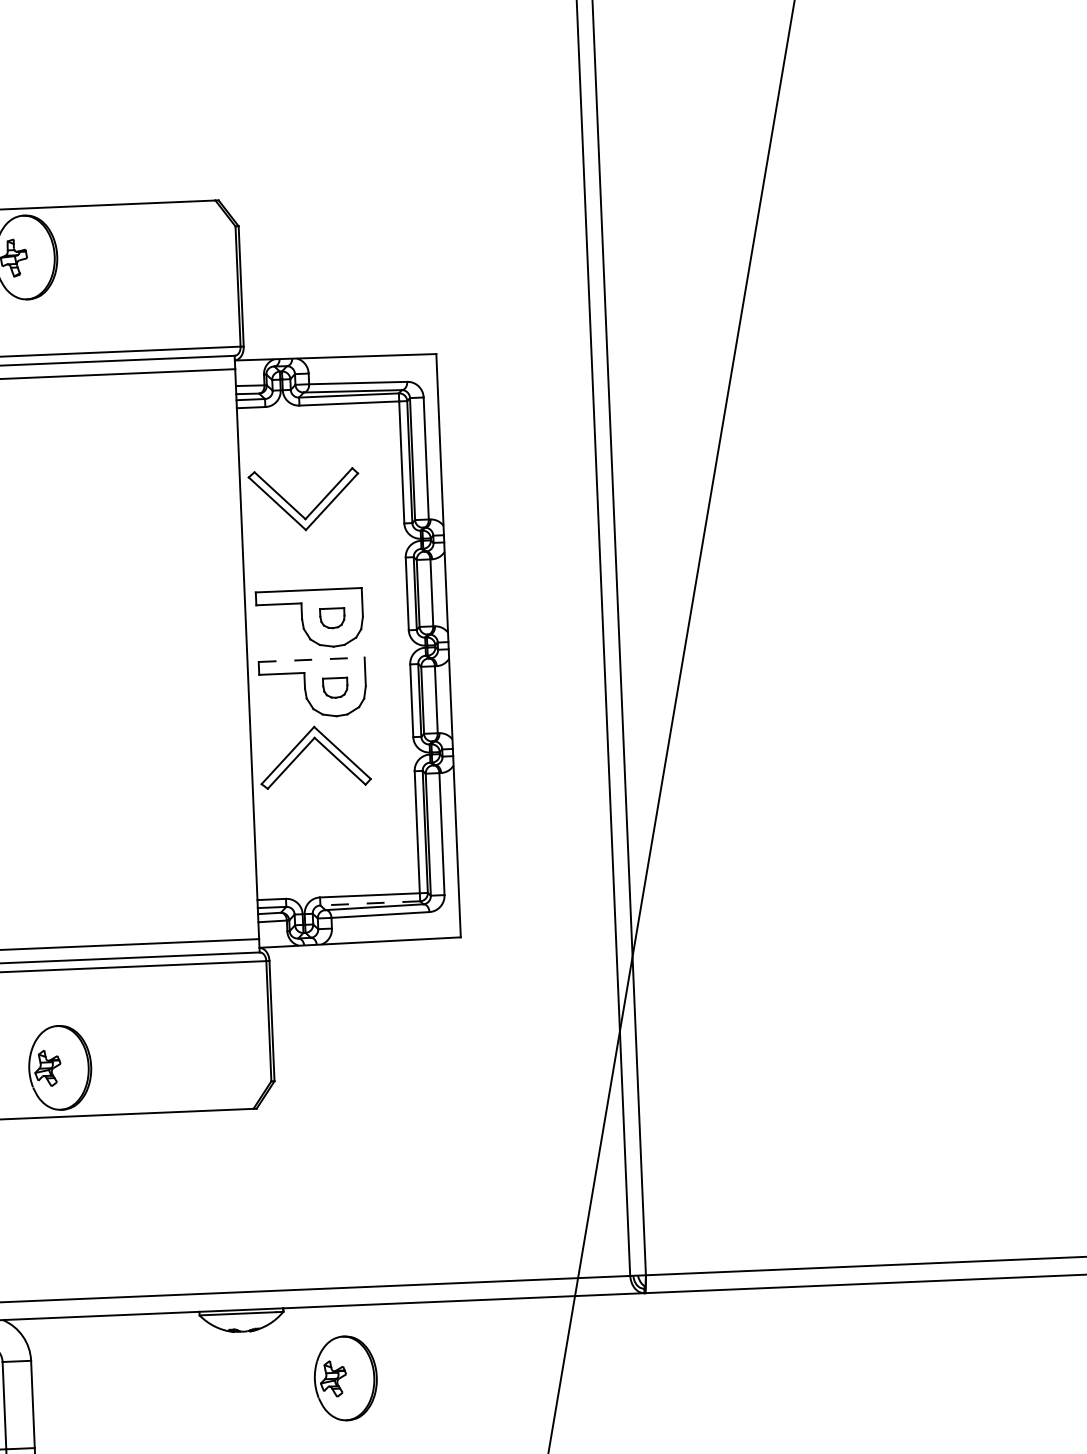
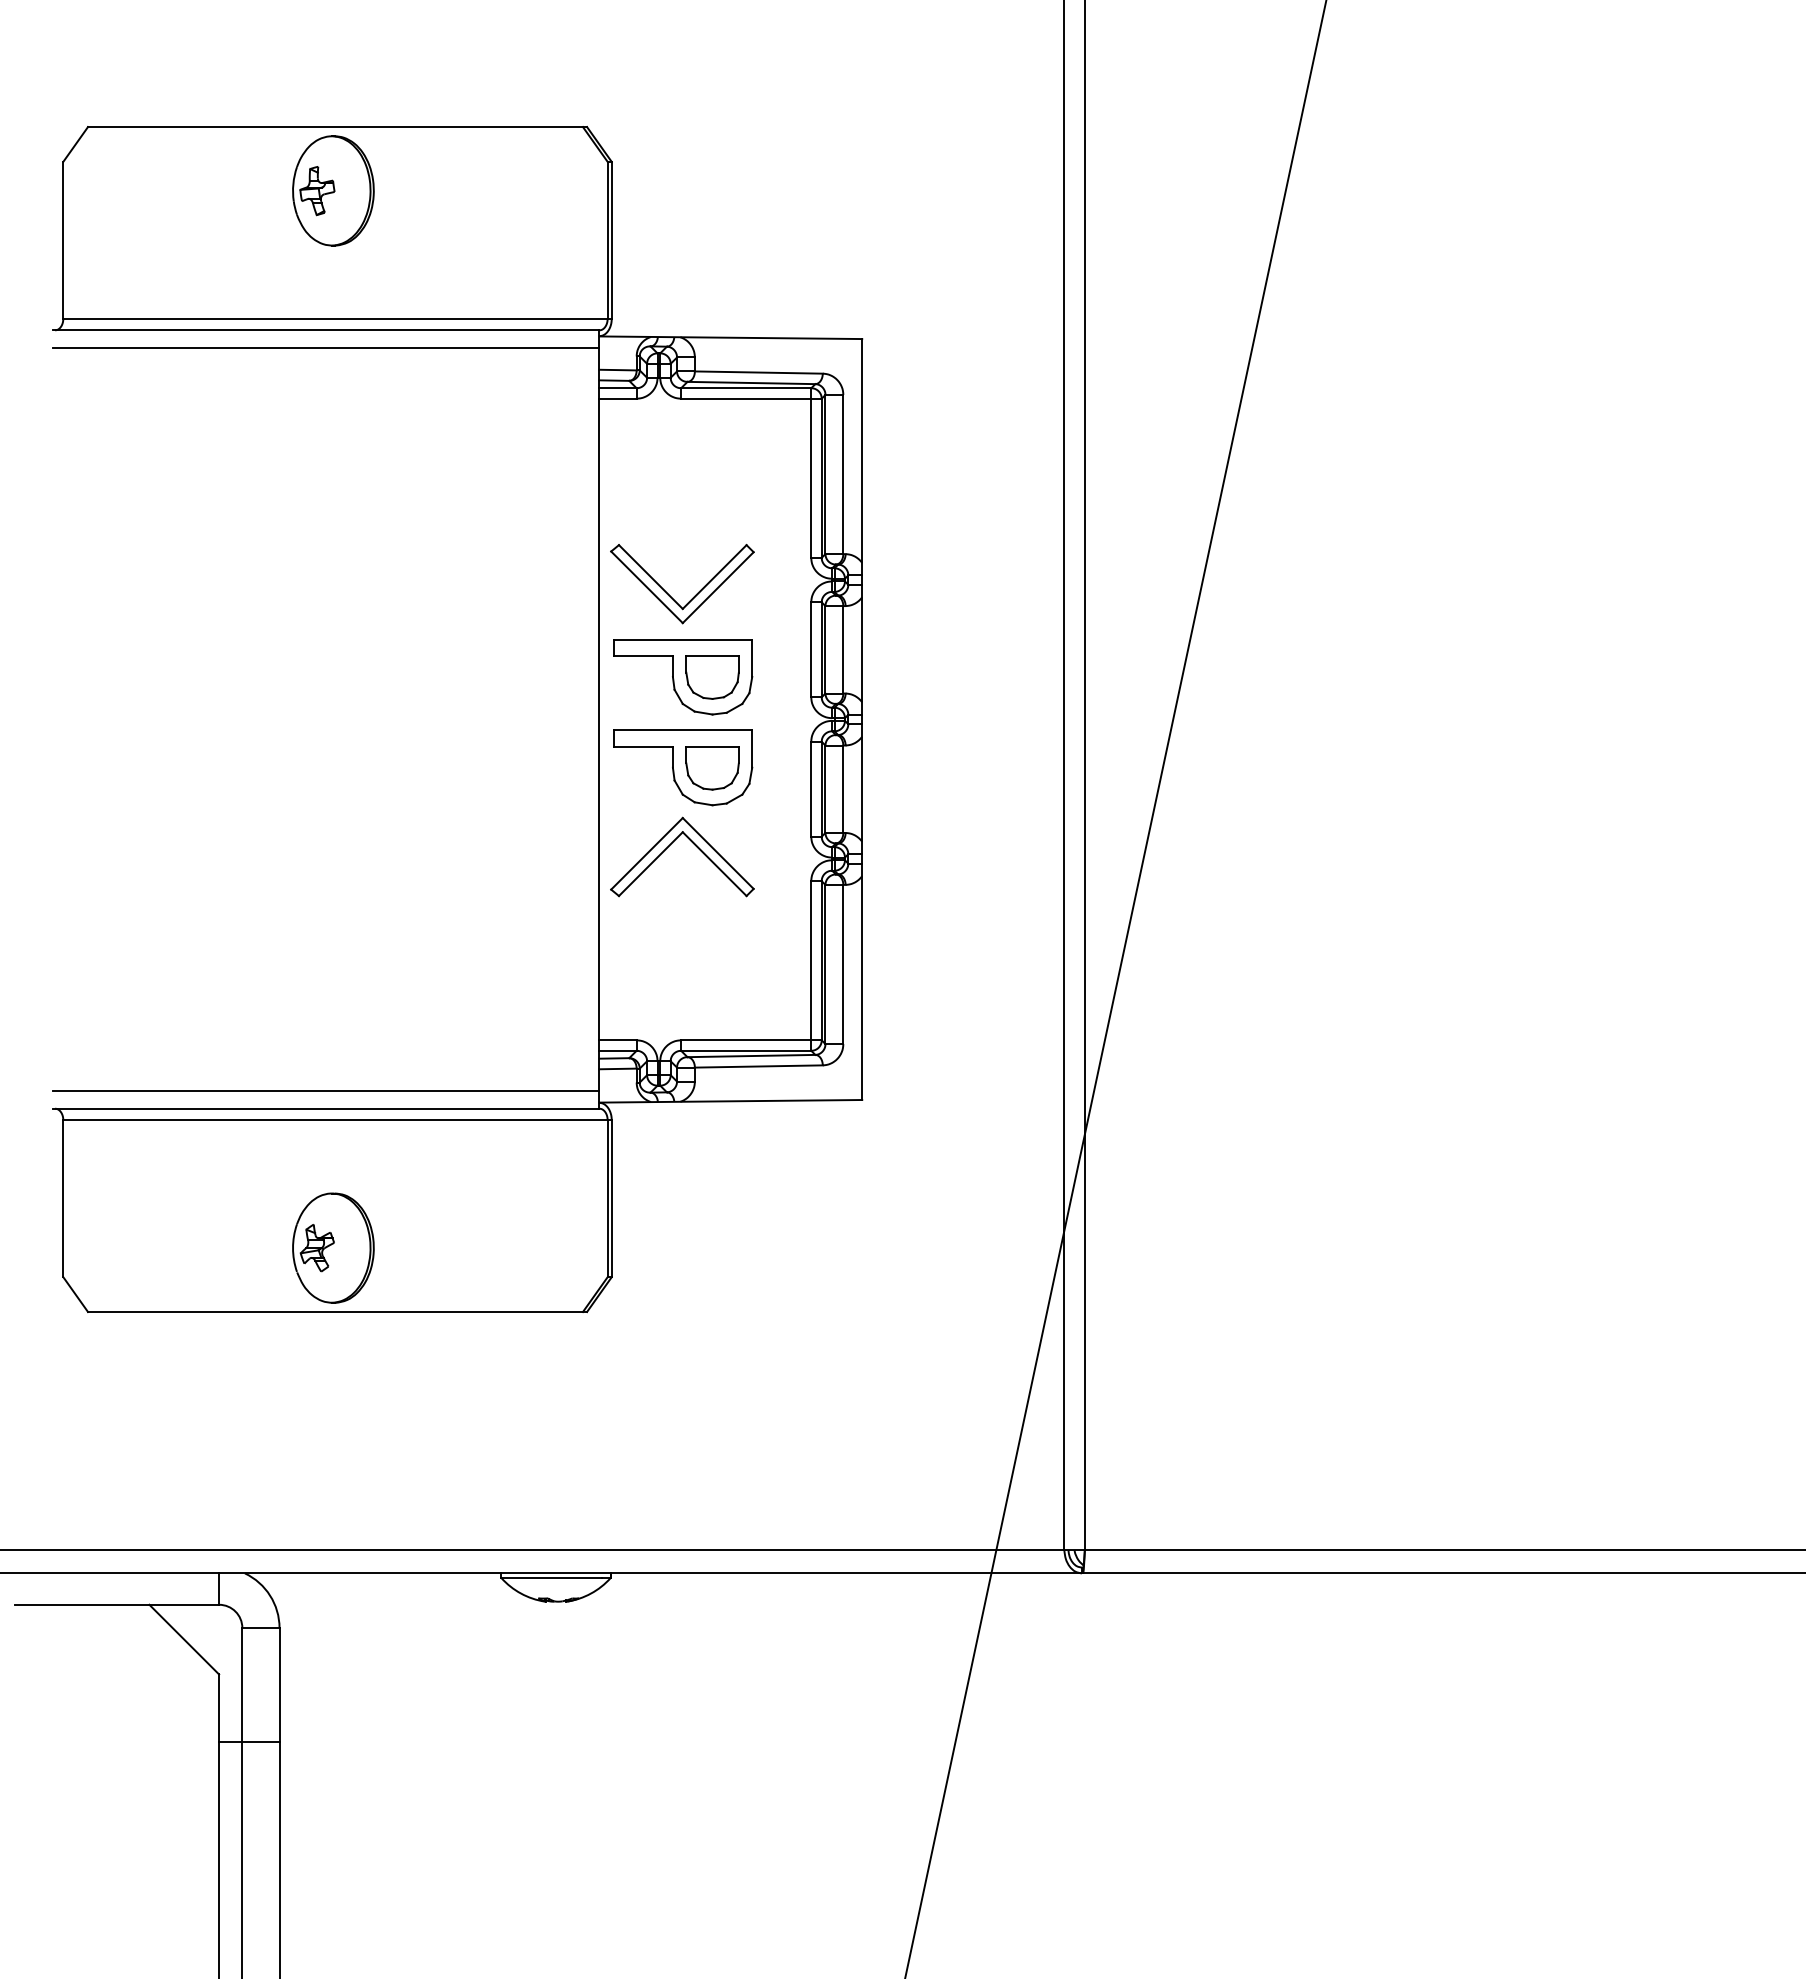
part: (295, 509) -> (670, 595), moved
part: (332, 618) -> (712, 677), size x1.67
line: (311, 659) -> (683, 730), dashed -> solid
part: (335, 688) -> (712, 768), size x1.67
line: (369, 903) -> (745, 1050), dashed -> solid
part: (345, 1377) -> (688, 1667), removed

